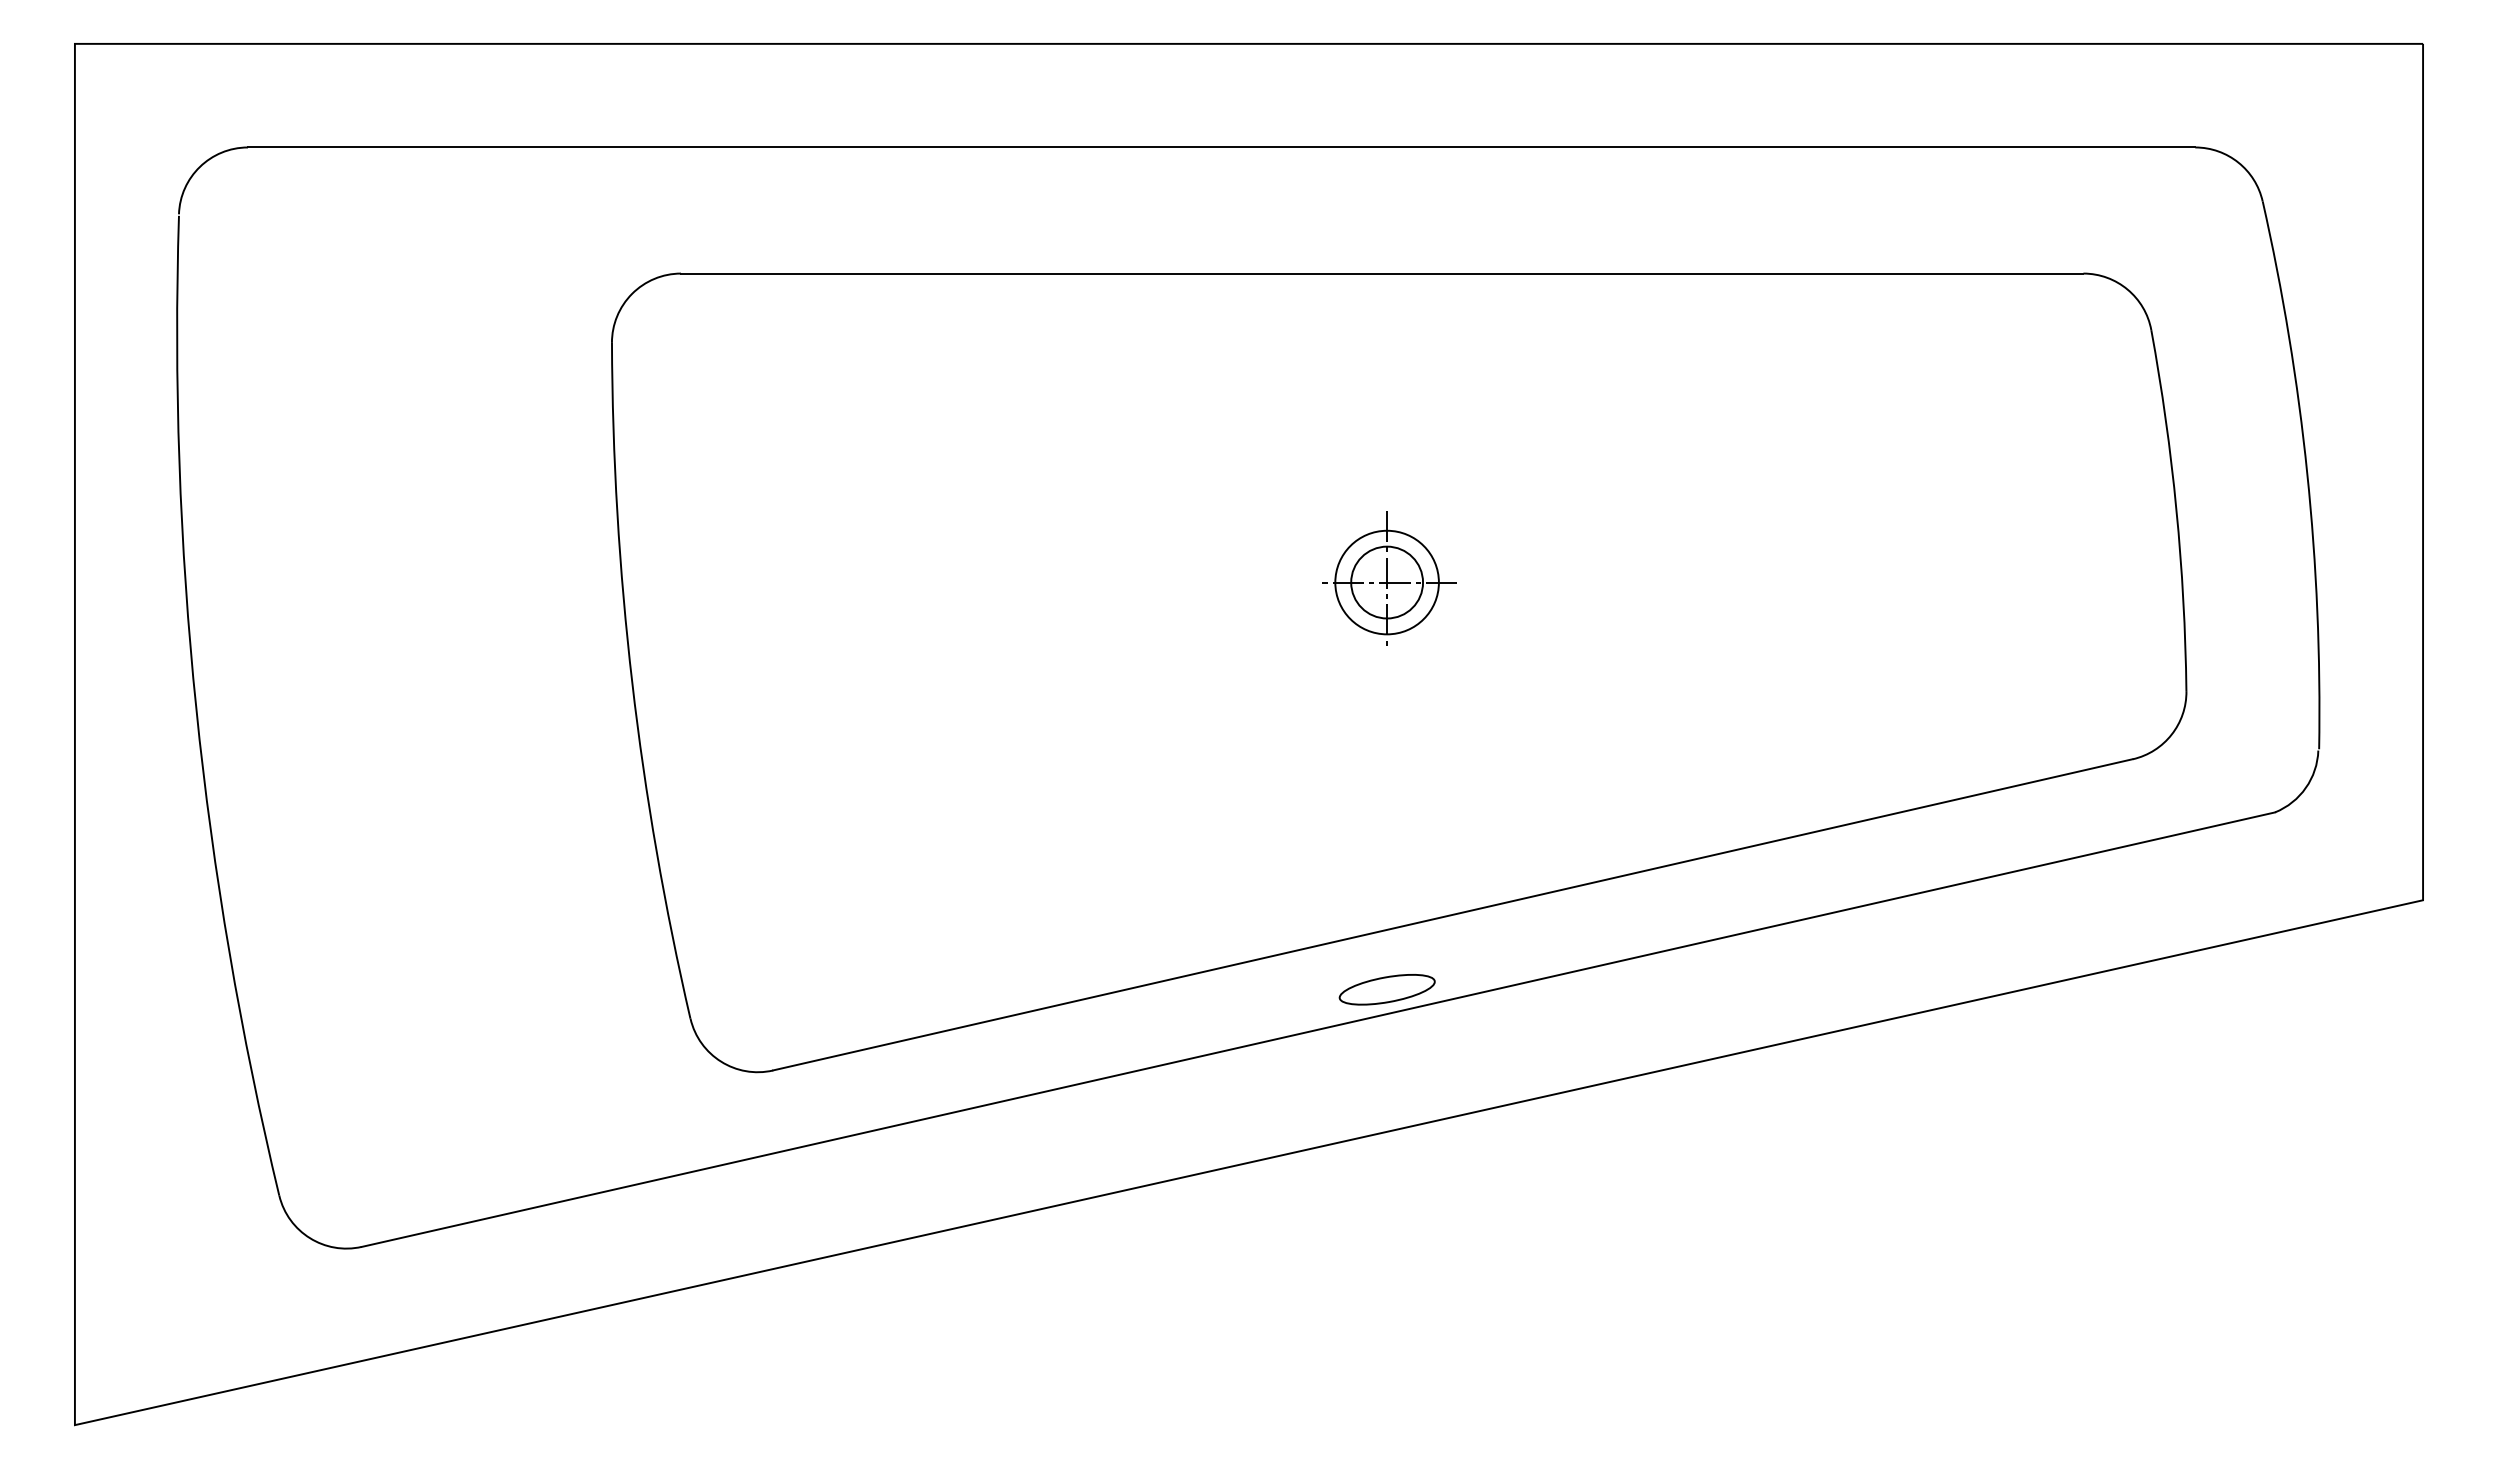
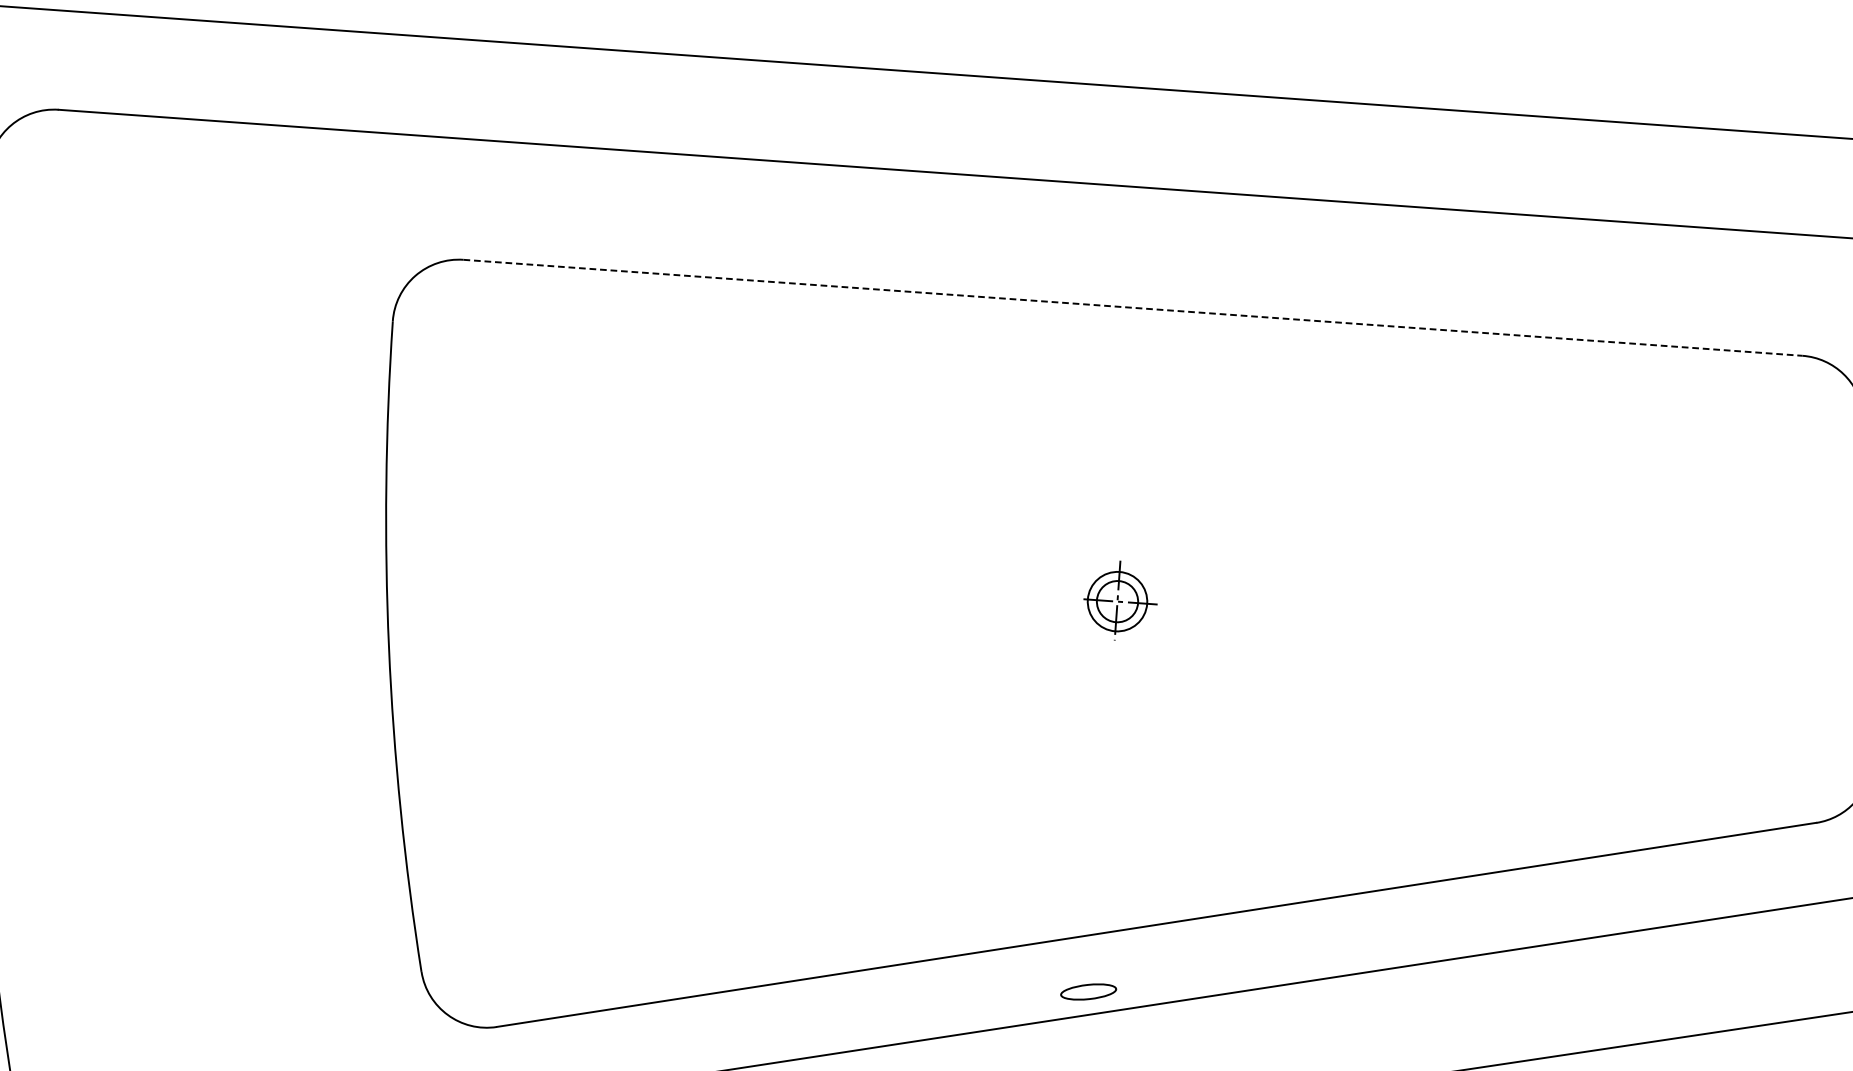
line: (1382, 273) -> (1133, 307), solid -> dashed
part: (1389, 578) -> (1119, 599), size x0.6
part: (1386, 989) -> (1088, 991), size x0.6

